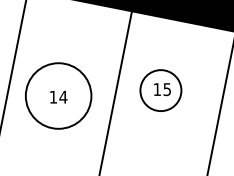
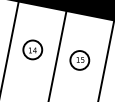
part: (160, 90) -> (79, 60), moved
circle: (57, 95) -> (32, 49), size x0.62

